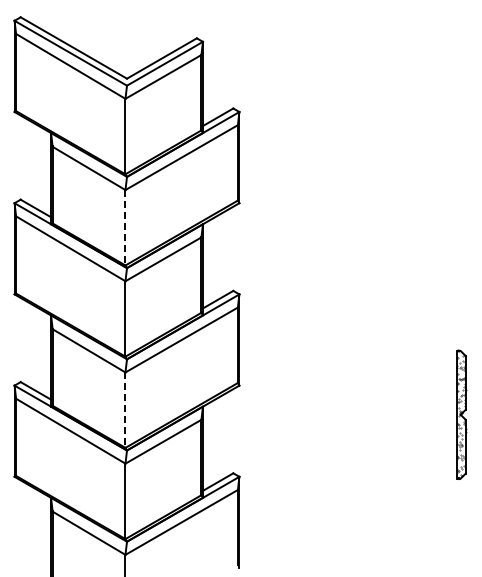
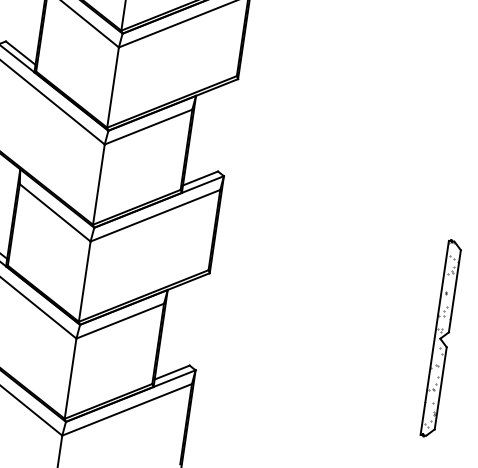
line: (125, 227) -> (113, 87), dashed -> solid
line: (125, 410) -> (84, 282), dashed -> solid
part: (461, 414) -> (441, 338), size x1.43

